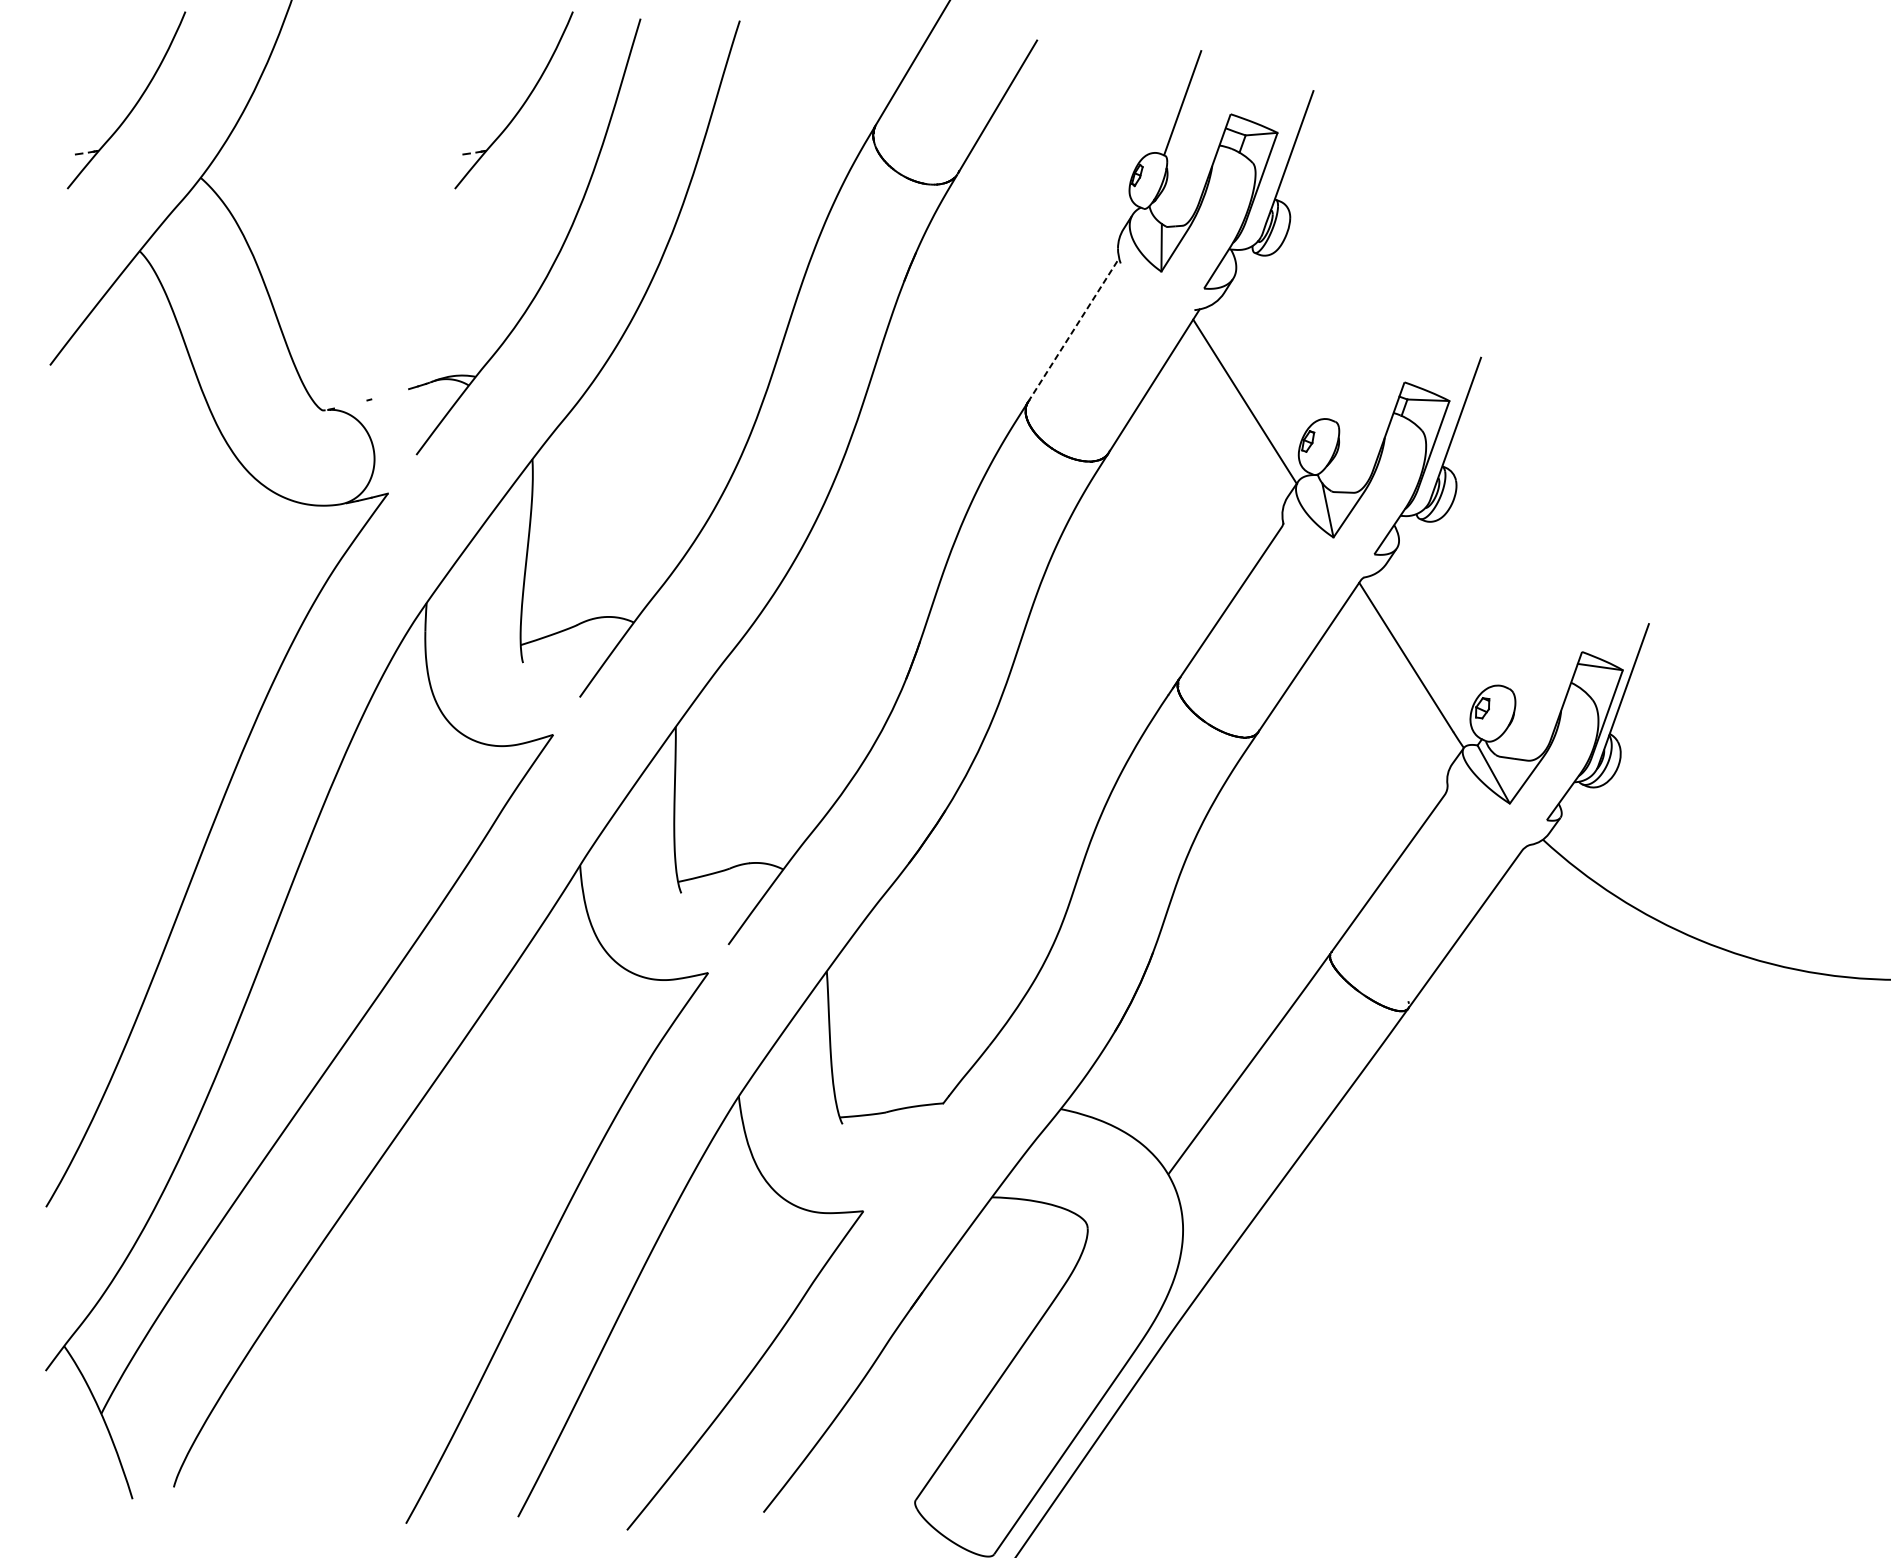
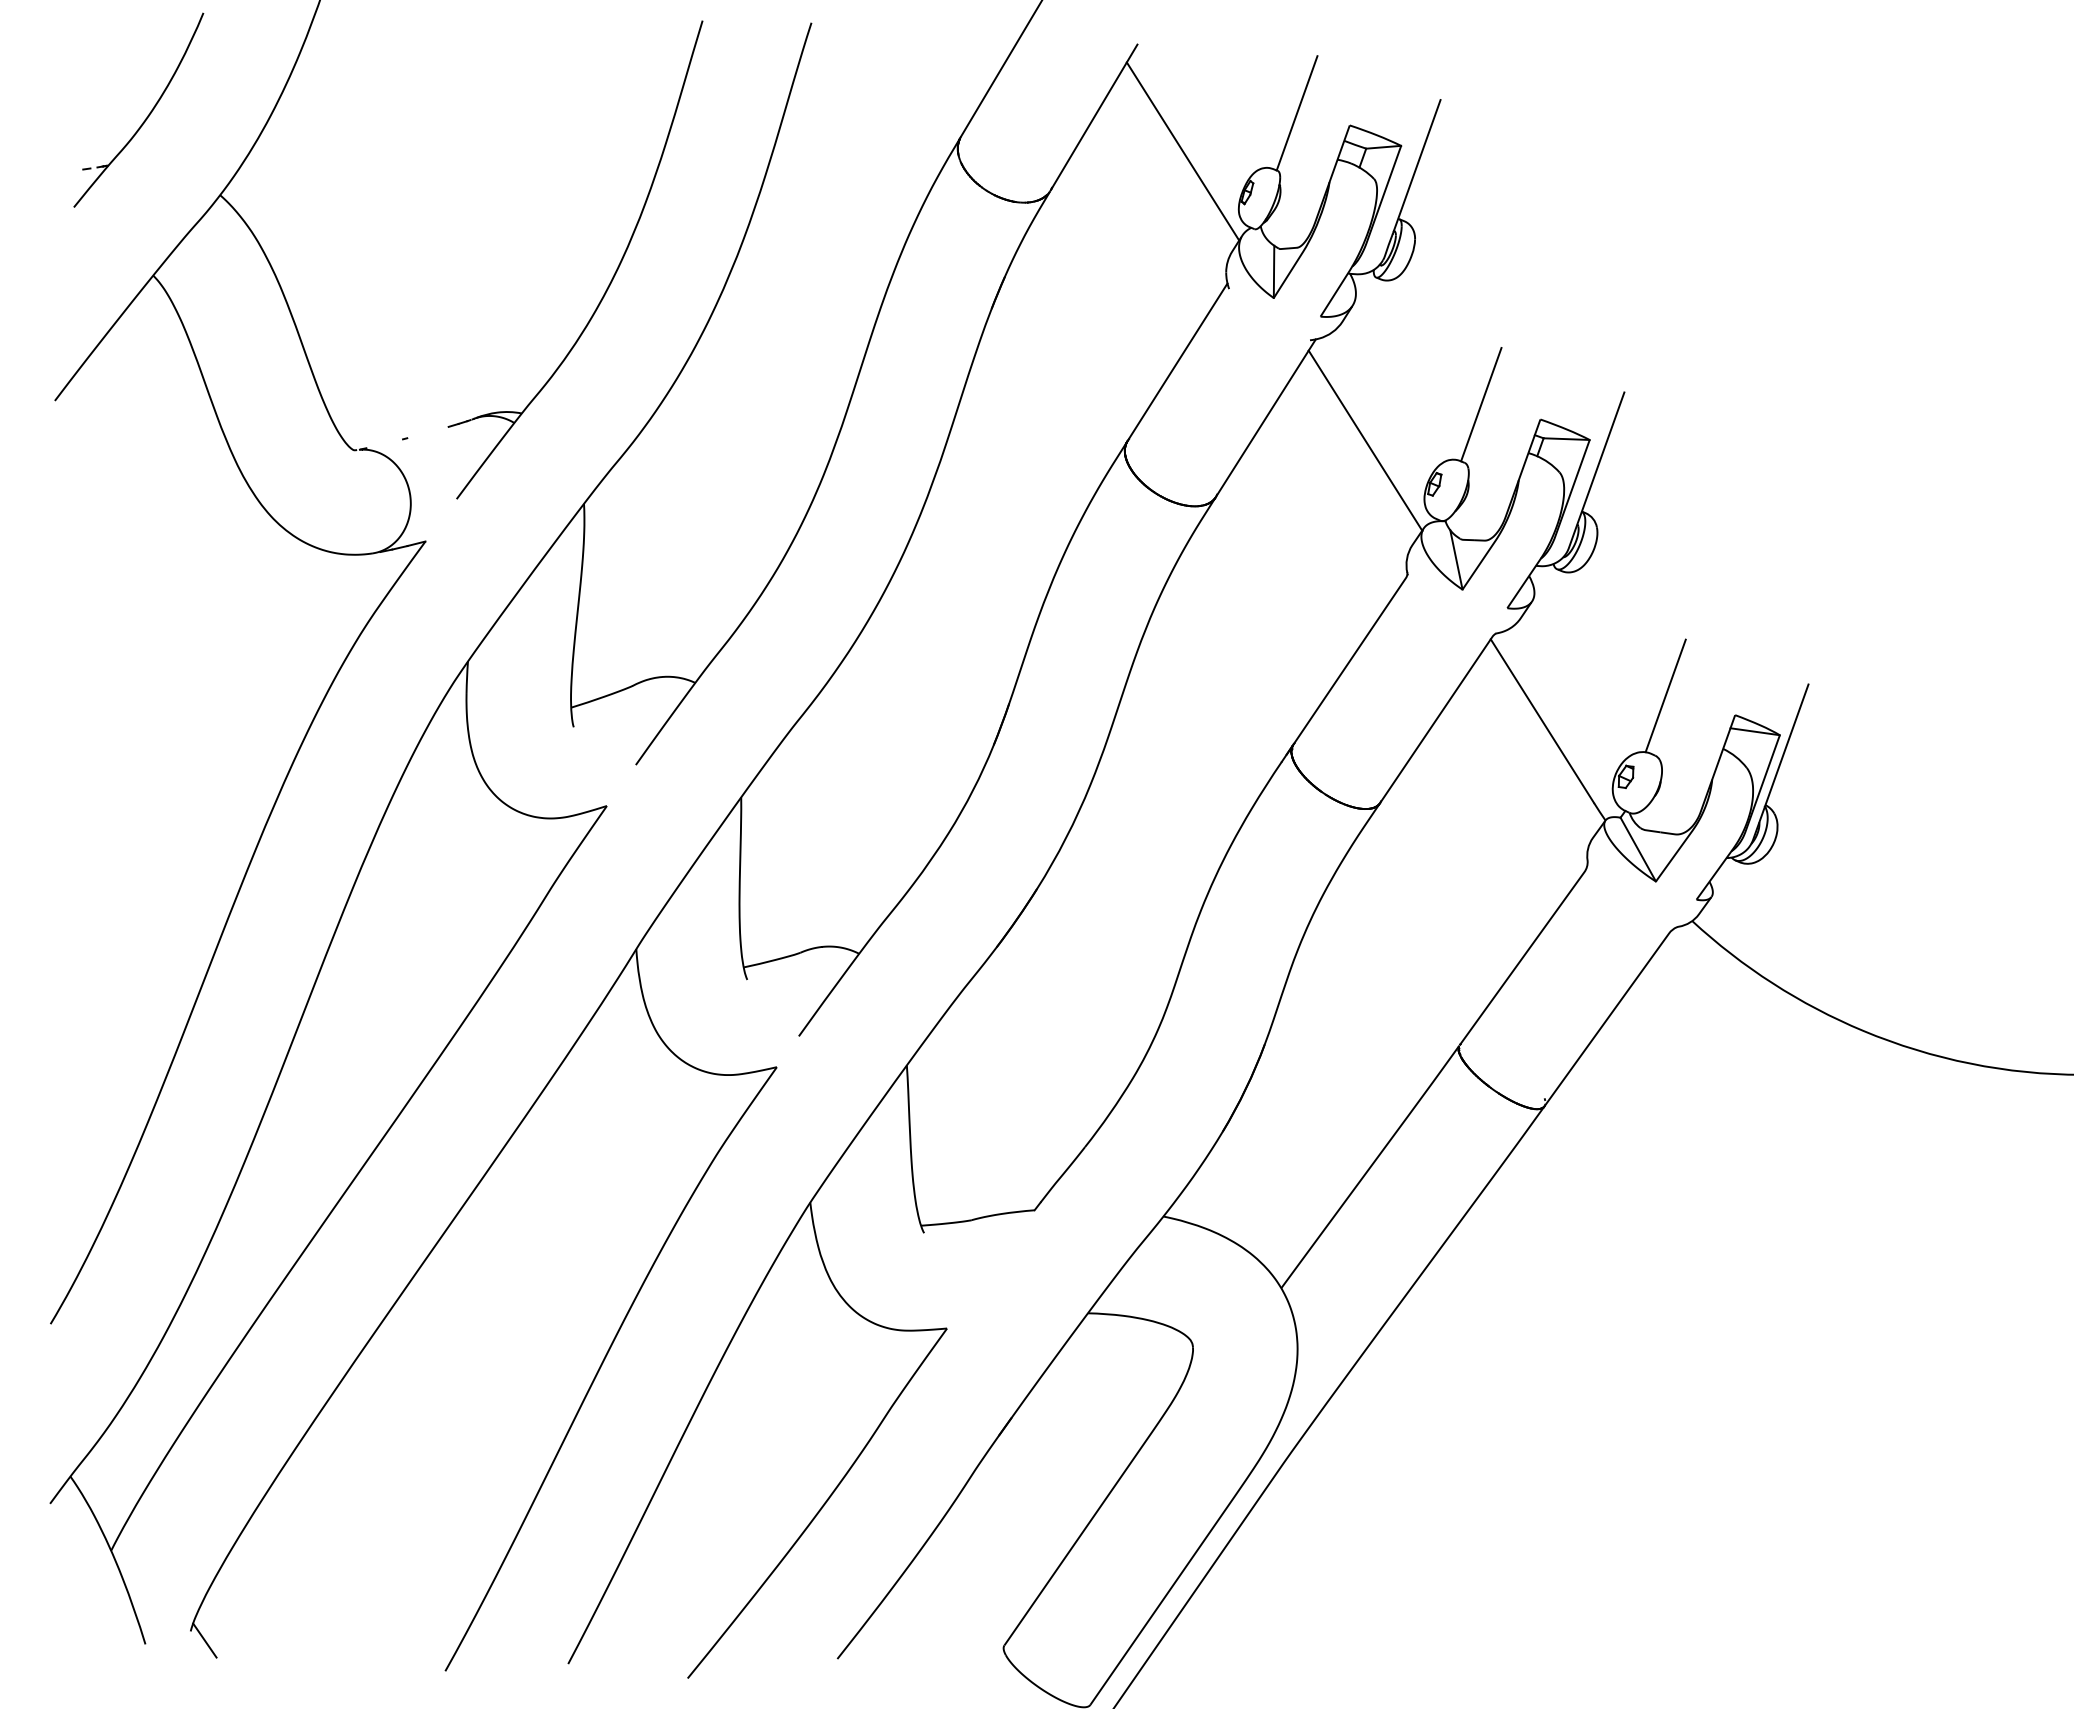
part: (521, 105) -> (572, 115), removed
line: (1078, 138) -> (1182, 151), added
line: (1073, 329) -> (1177, 361), dashed -> solid
line: (1350, 368) -> (1481, 404), added
line: (1518, 634) -> (1665, 695), added
line: (186, 1495) -> (204, 1640), added

